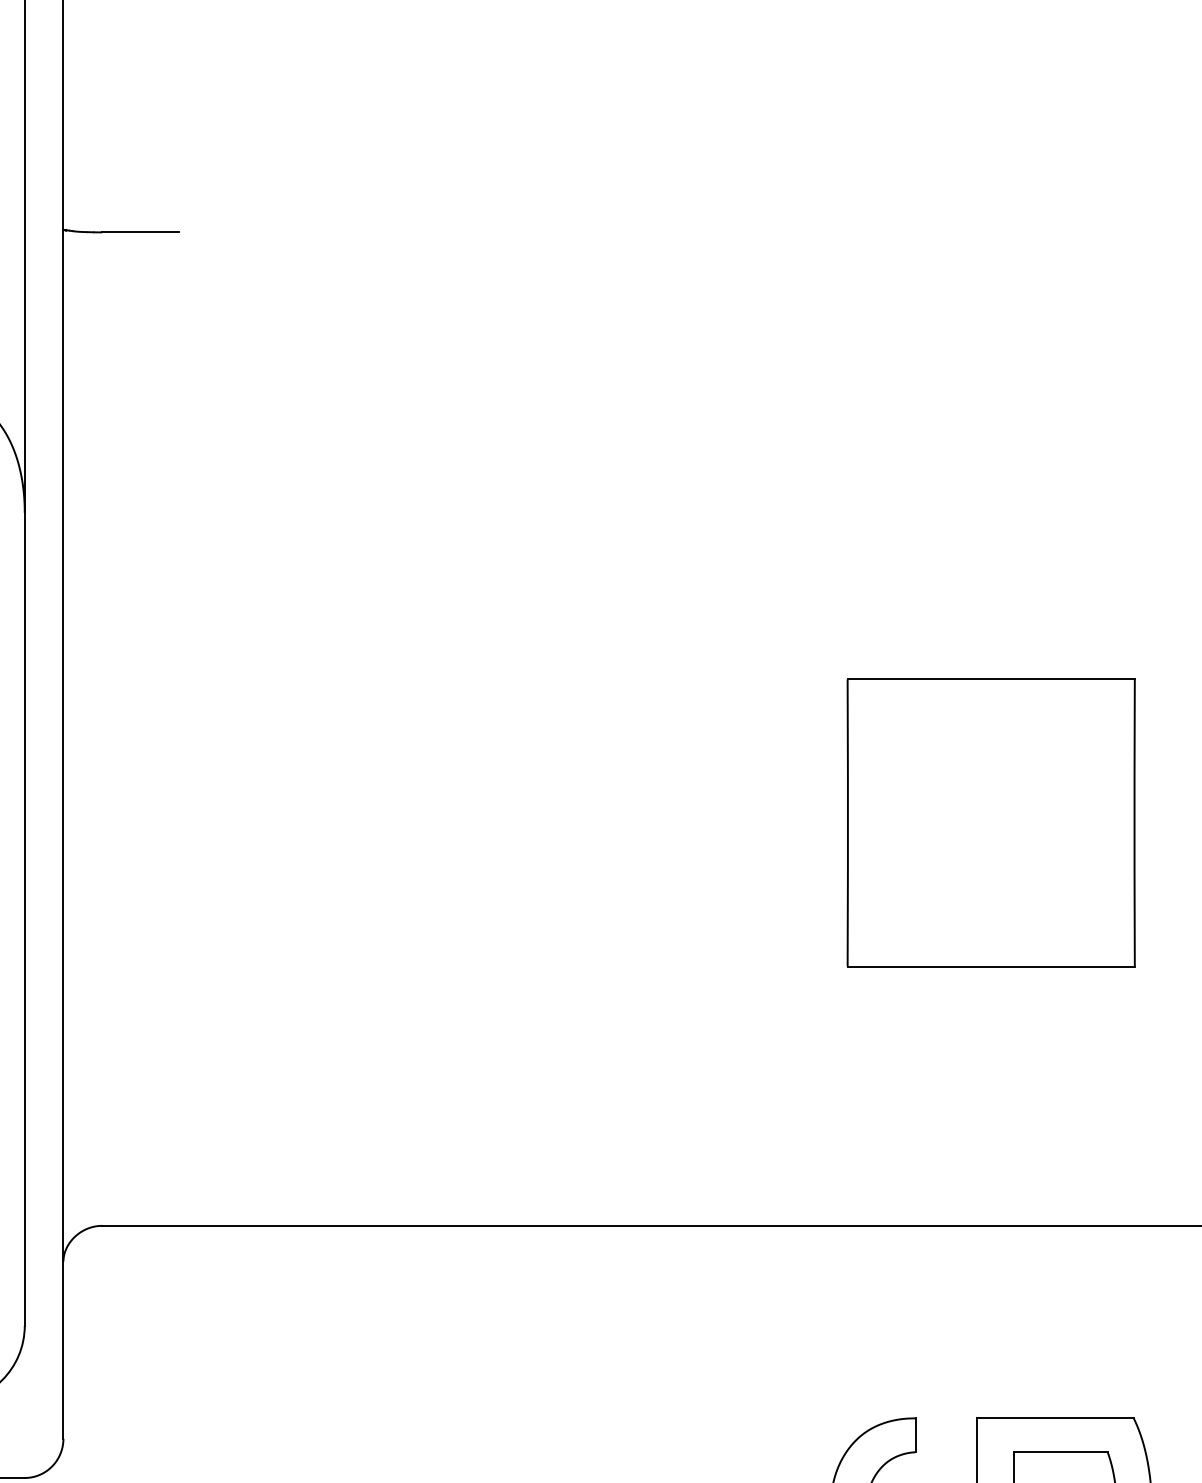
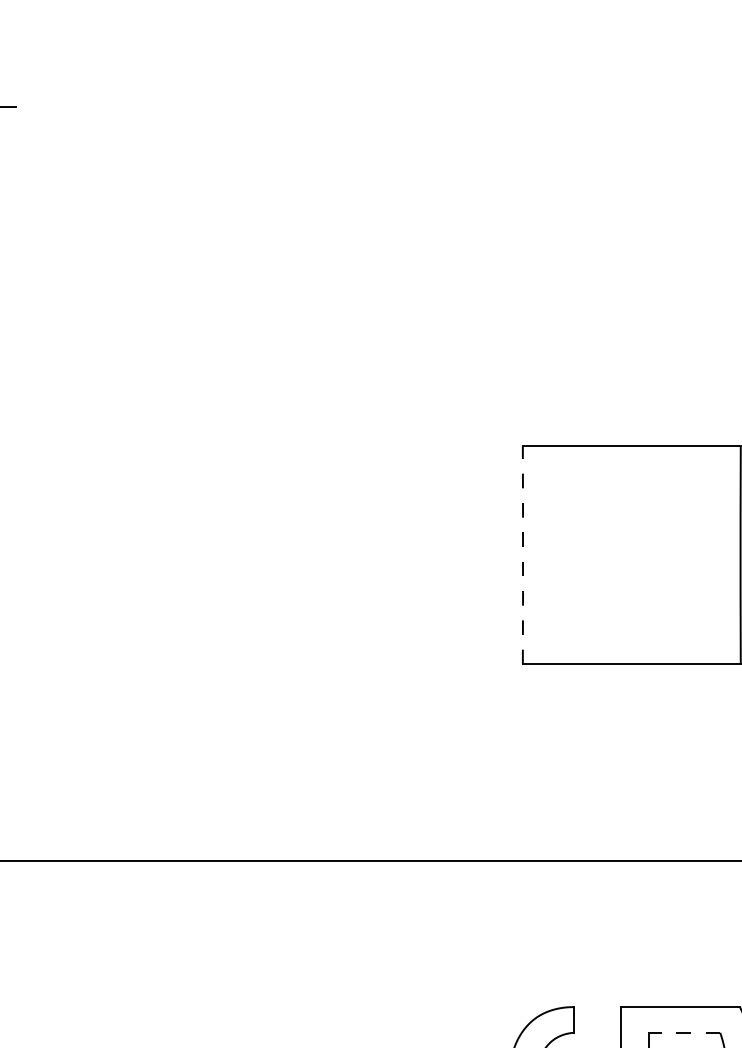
line: (847, 822) -> (522, 554), solid -> dashed
line: (1060, 1452) -> (684, 1033), solid -> dashed

